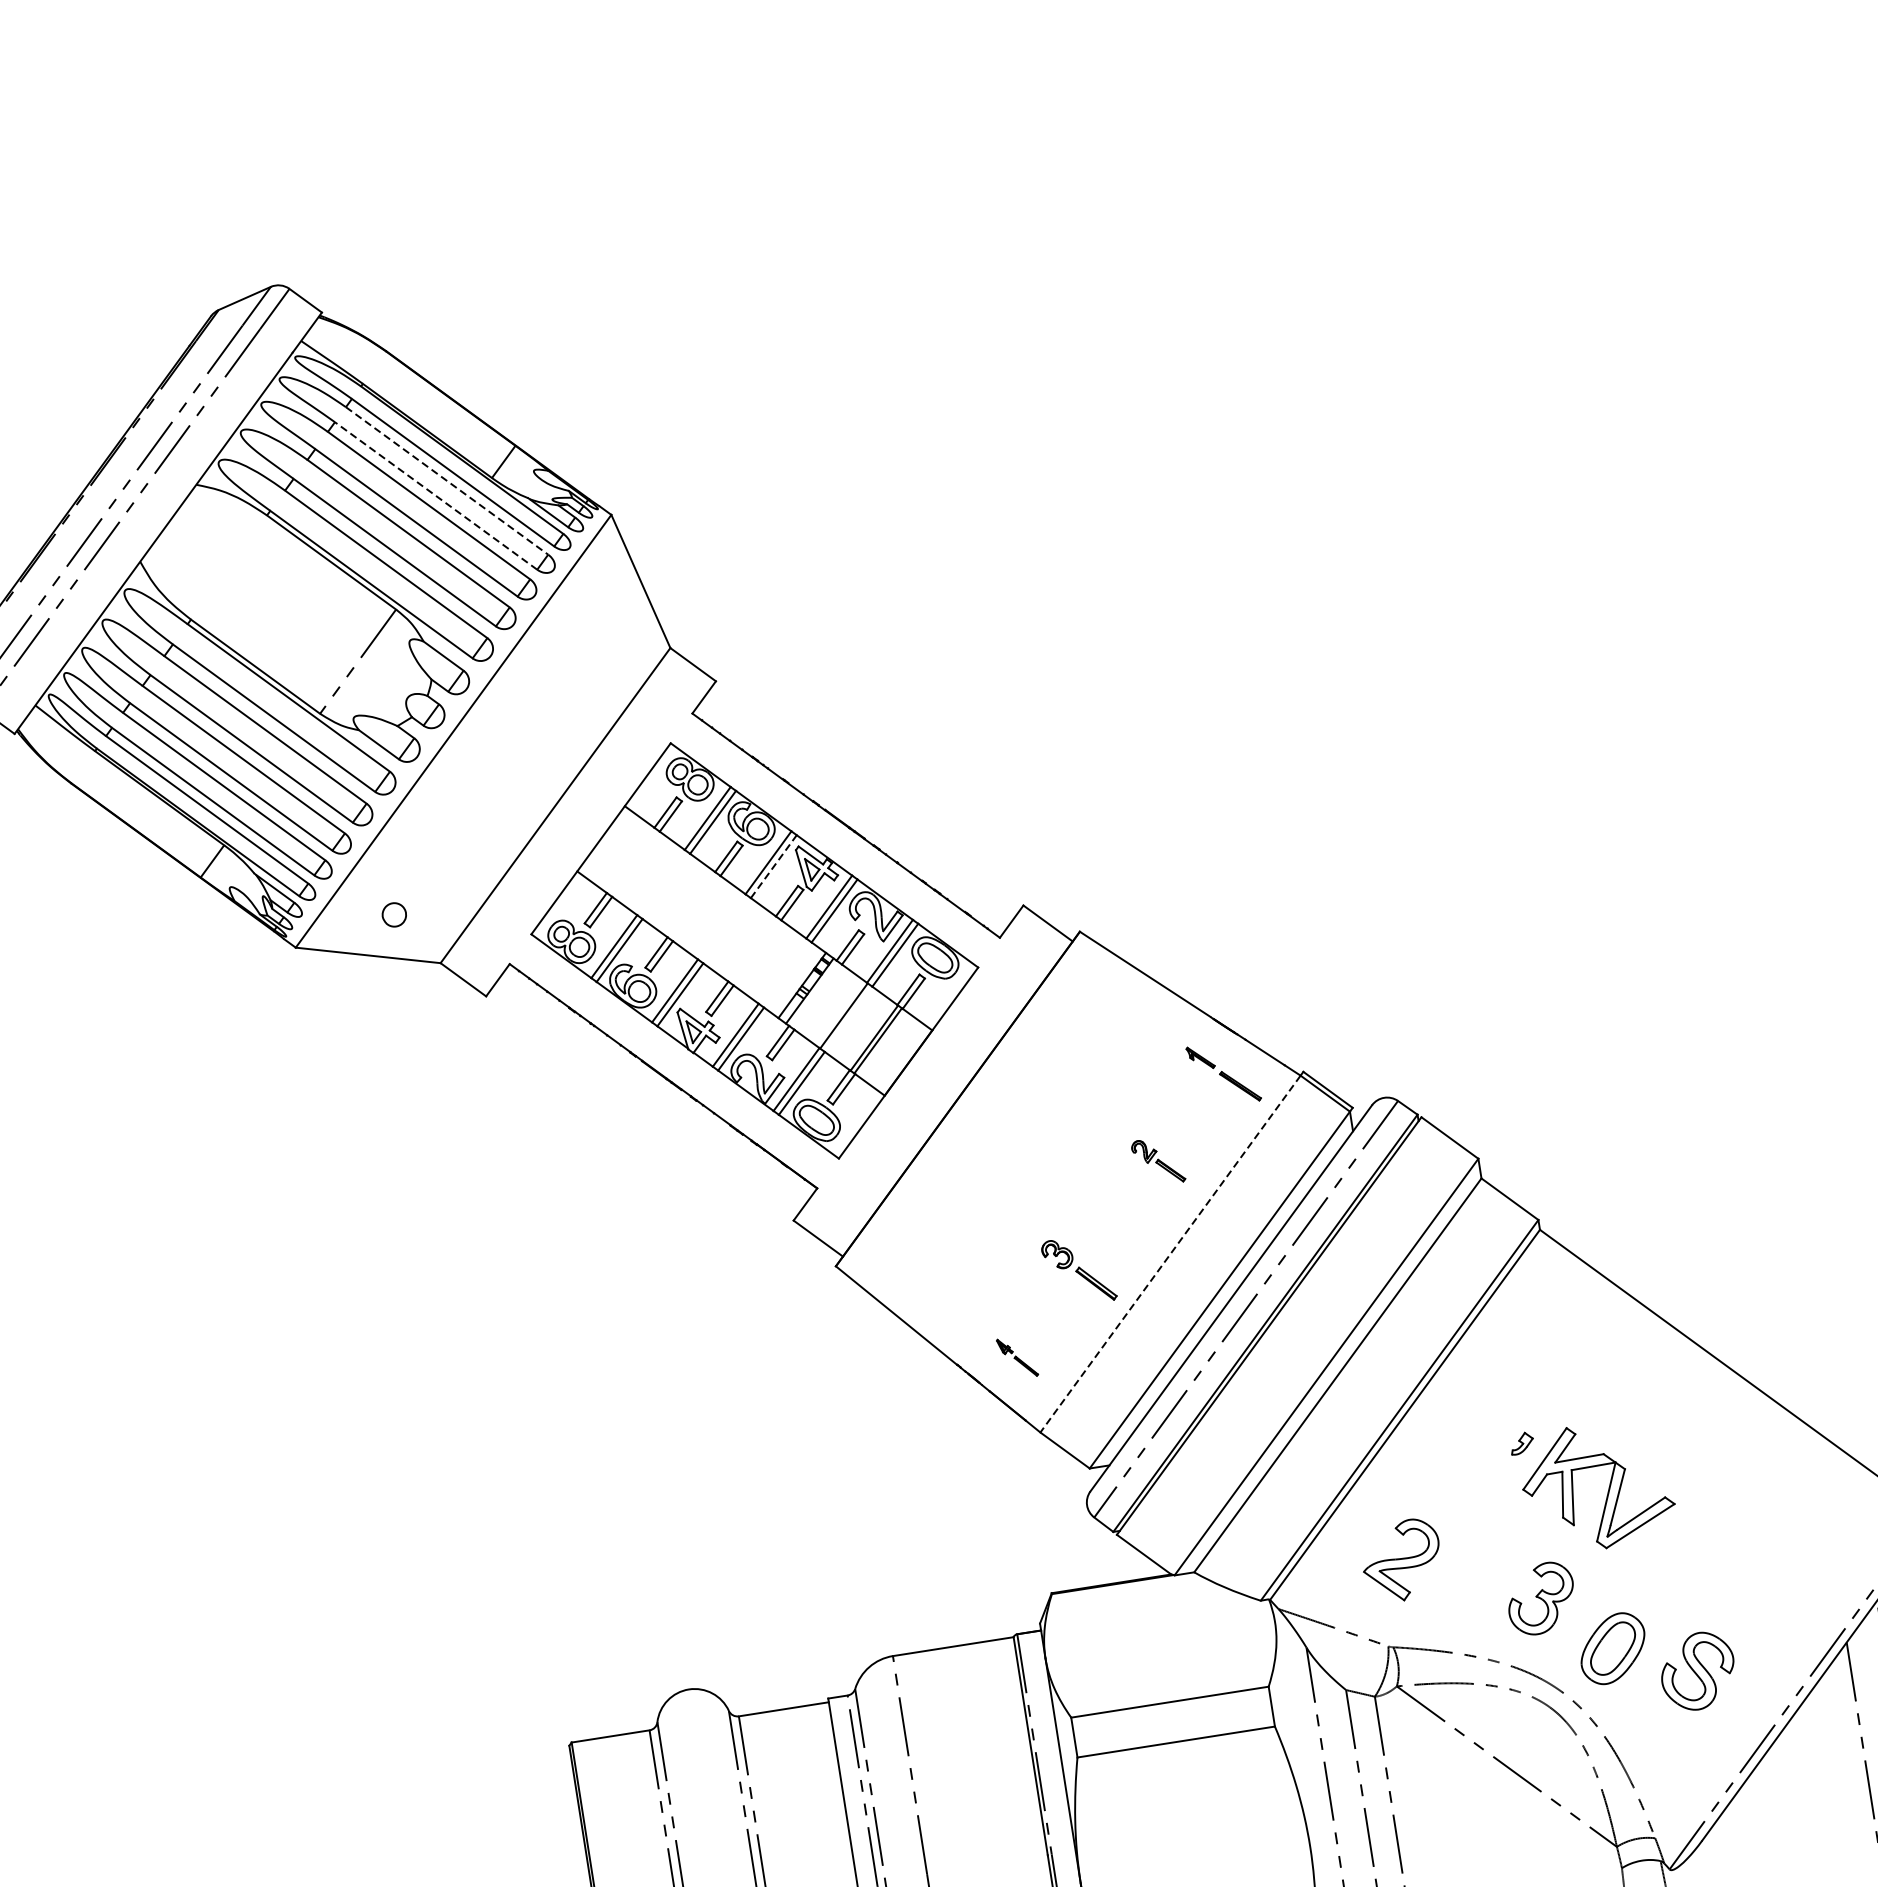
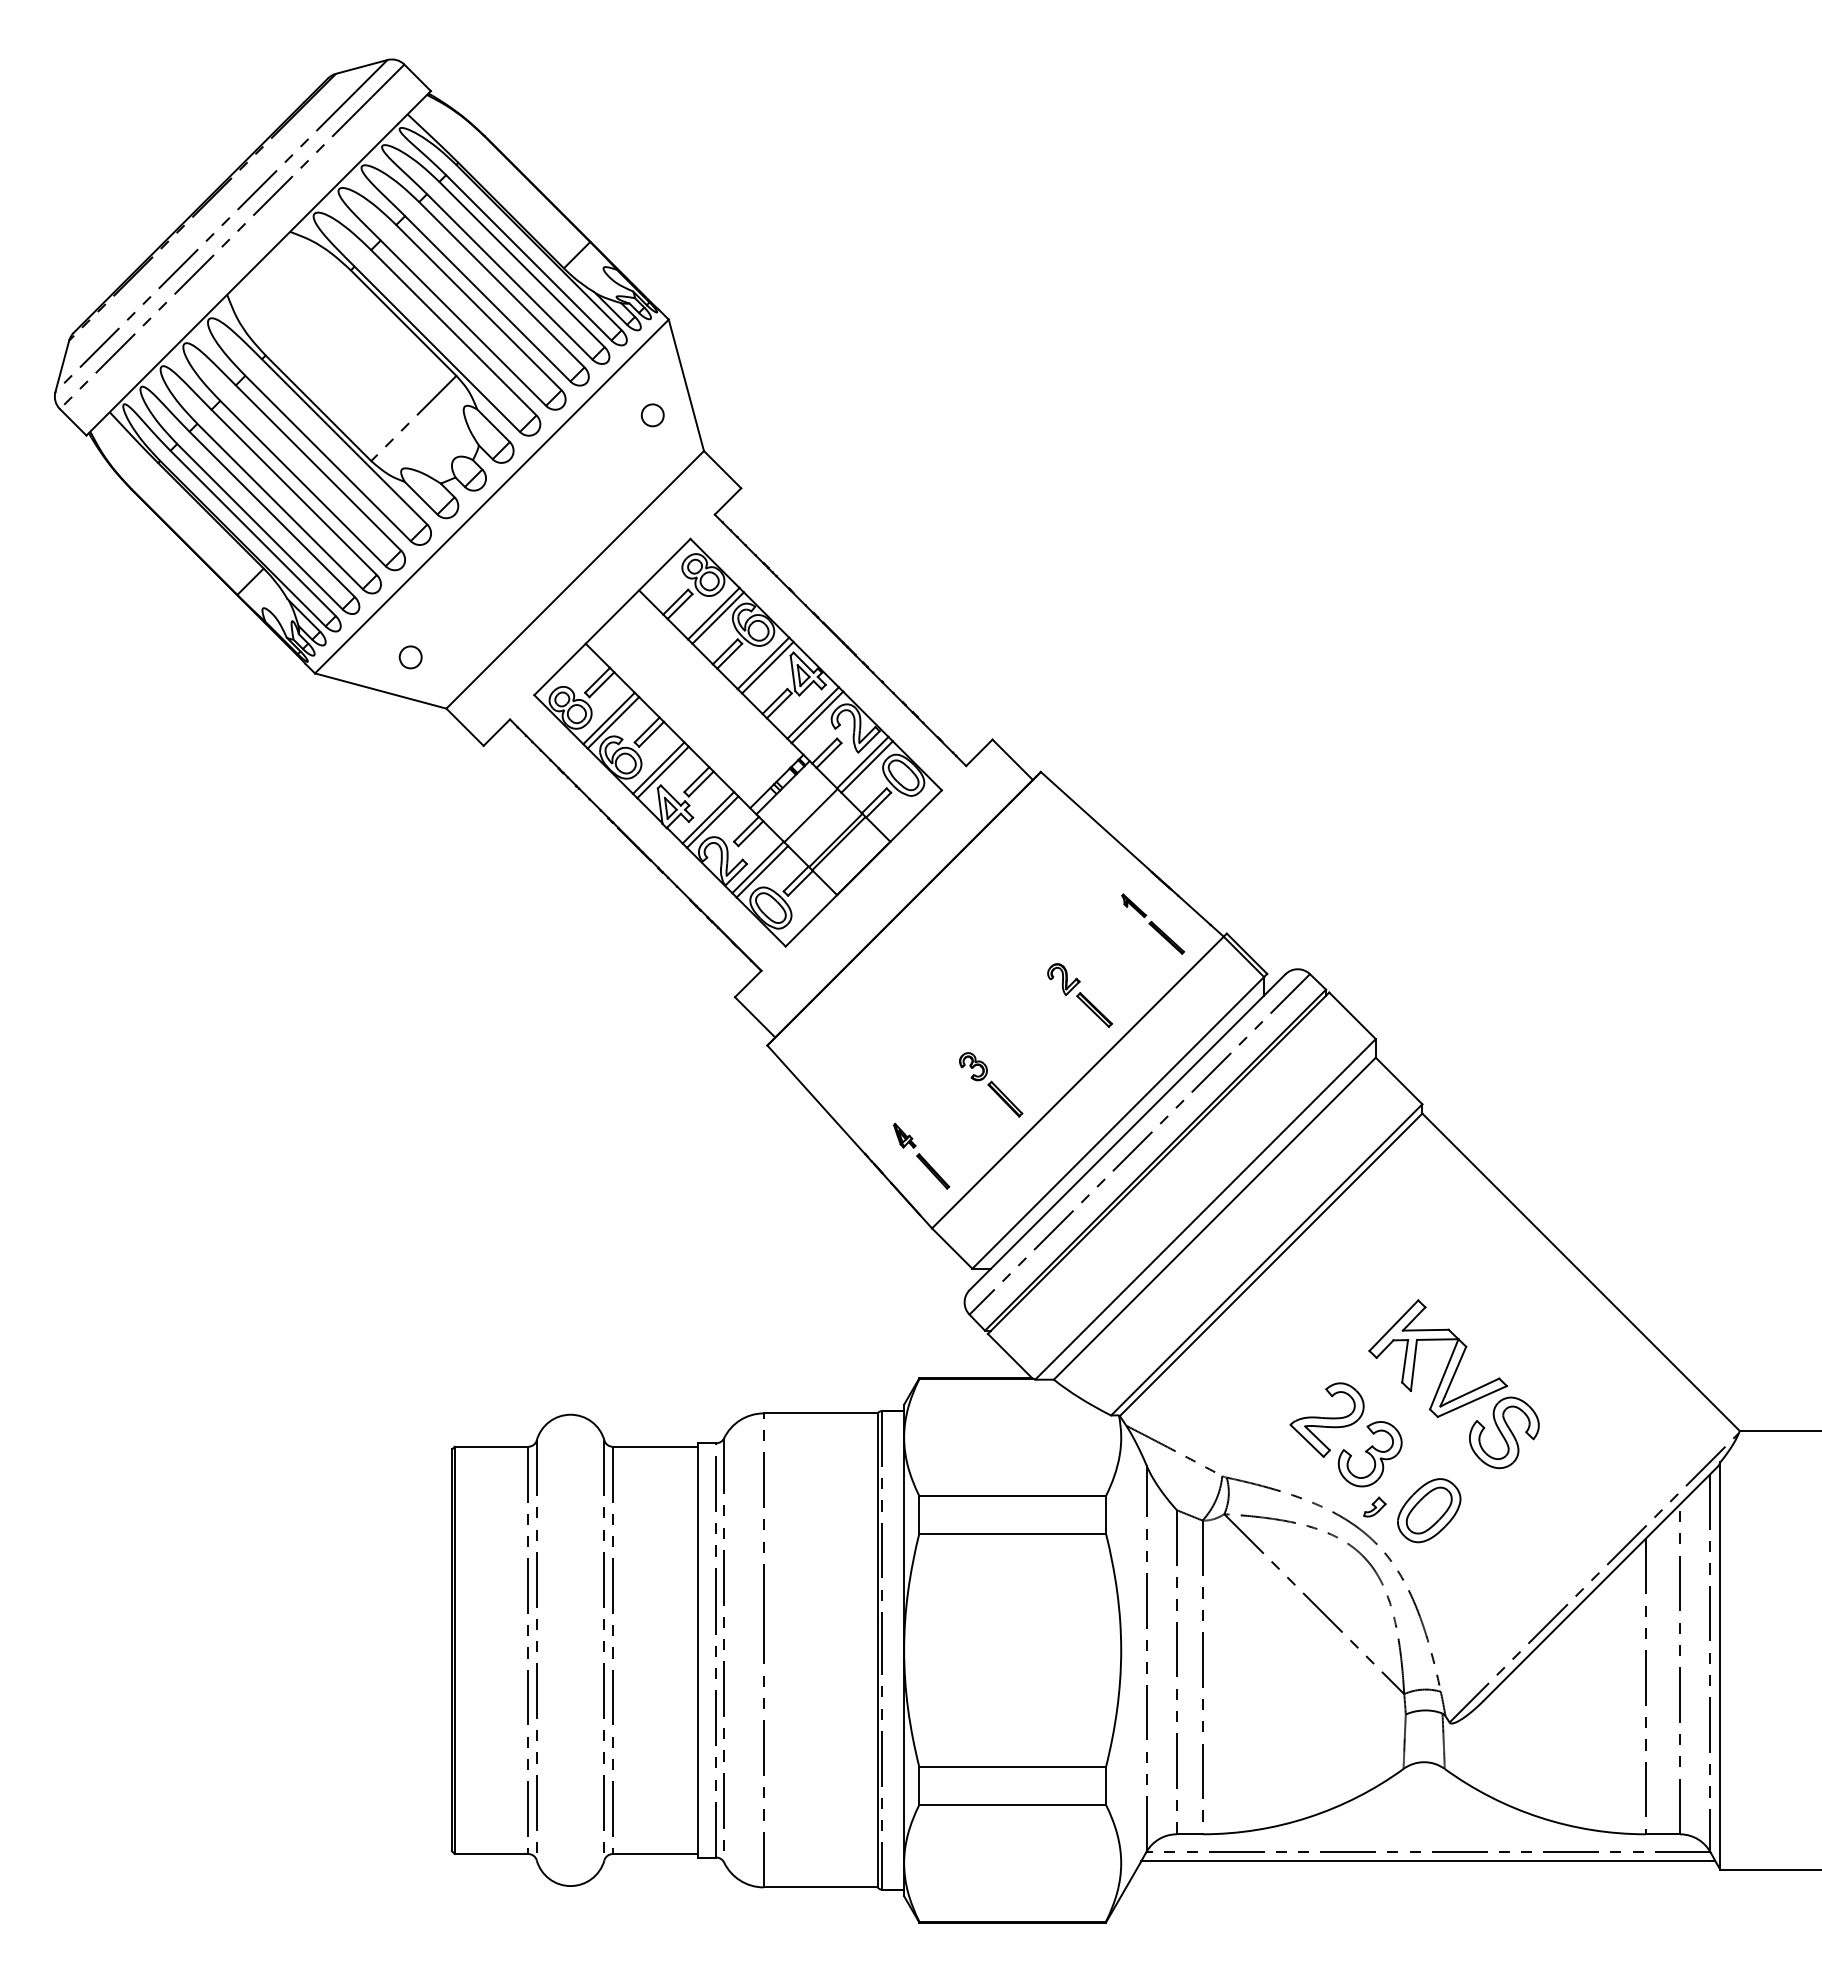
line: (447, 480) -> (522, 264), dashed -> solid
line: (435, 495) -> (509, 276), dashed -> solid
part: (610, 618) -> (652, 415), added
line: (774, 866) -> (768, 667), dashed -> solid
part: (1157, 1161) -> (1079, 995), size x1.43
line: (1170, 1254) -> (1077, 1082), dashed -> solid
part: (1017, 1357) -> (921, 1155), size x1.67
part: (1521, 1442) -> (1374, 1506), moved
part: (1401, 1560) -> (1326, 1419), moved
part: (1698, 1670) -> (1504, 1432), moved

